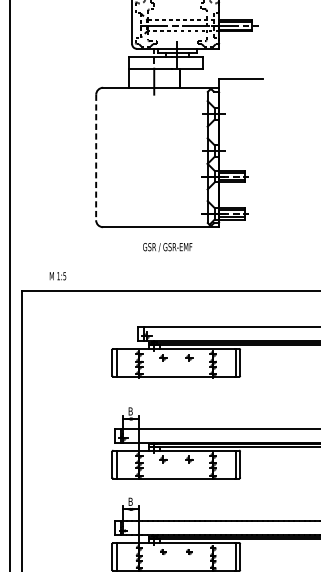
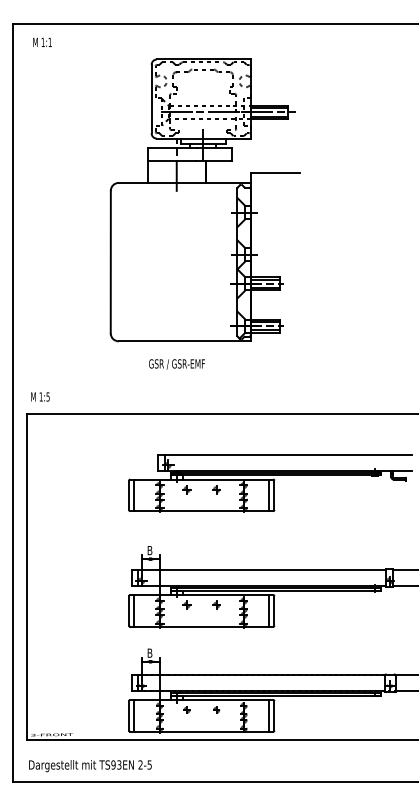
line: (95, 157) -> (110, 262), dashed -> solid
text: (167, 247) -> (176, 364), moved
text: (58, 275) -> (40, 396), moved

